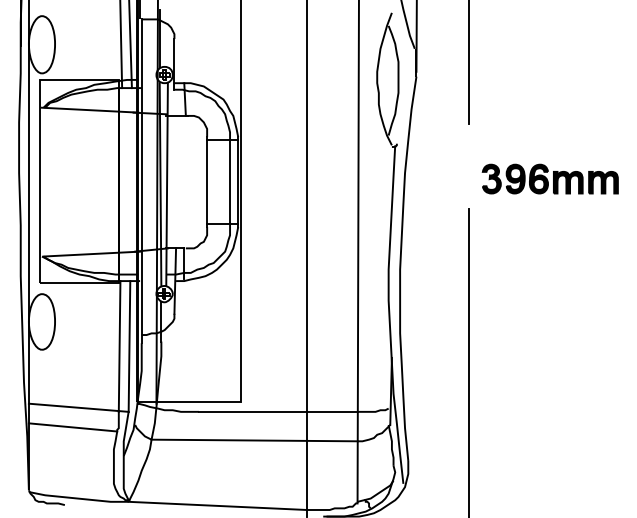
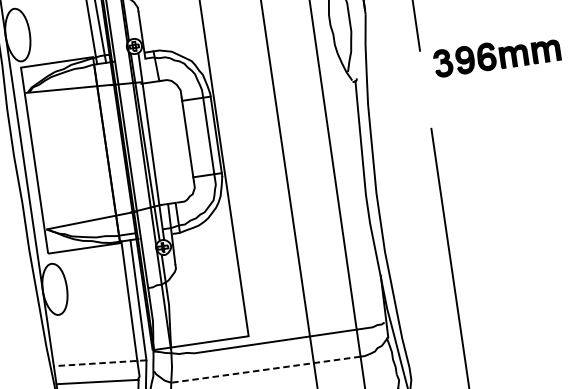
part: (549, 178) -> (496, 55), moved
line: (78, 407) -> (99, 363), solid -> dashed
line: (254, 440) -> (265, 369), solid -> dashed

